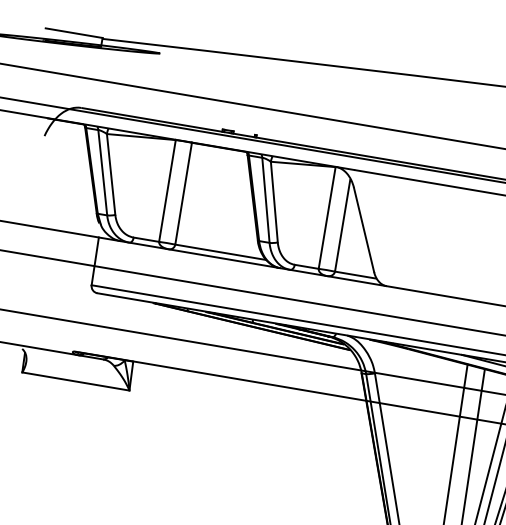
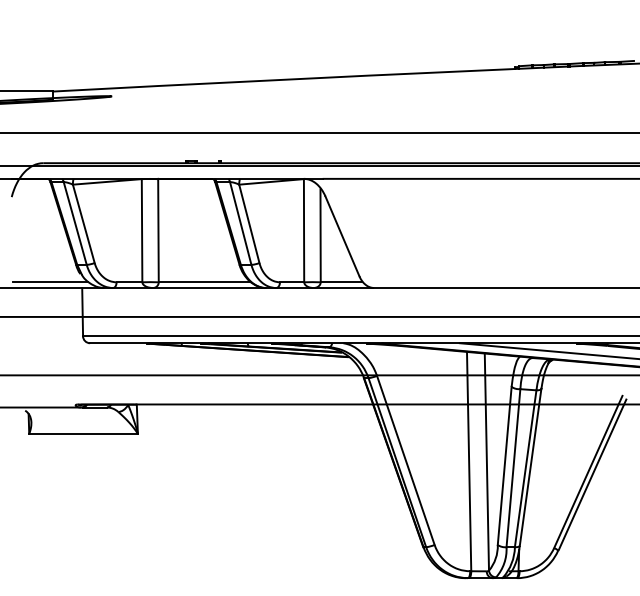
line: (68, 226) -> (50, 282), added

